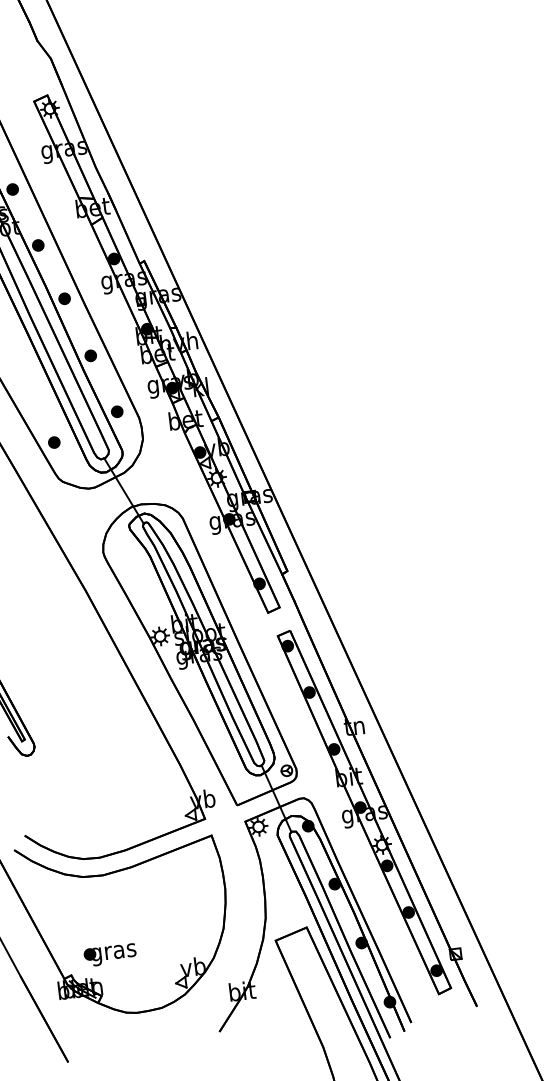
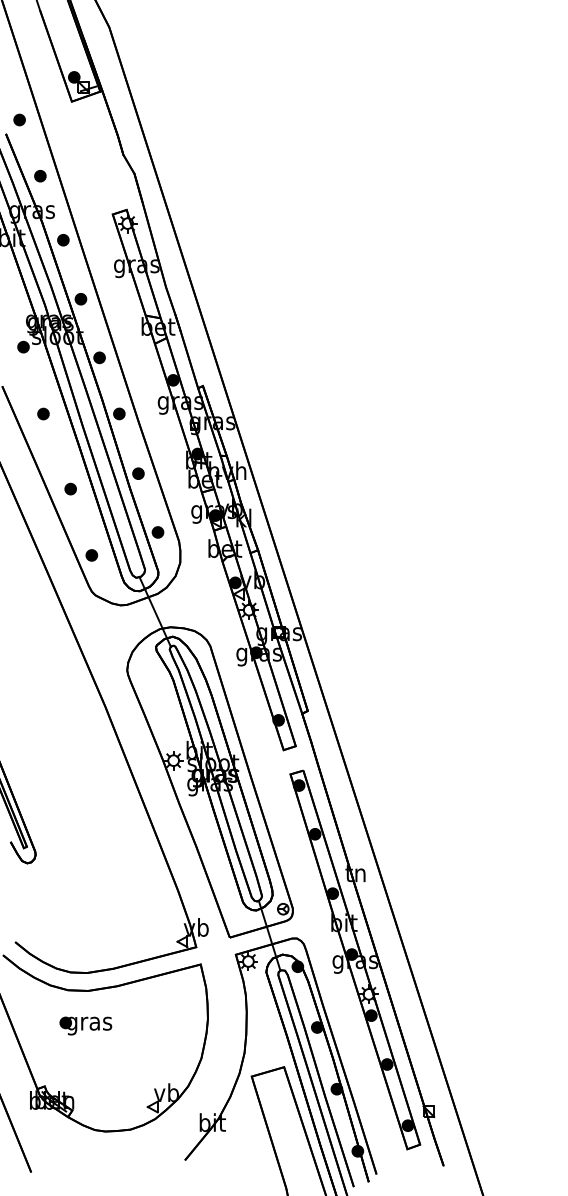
part: (25, 378) -> (70, 488), added
part: (109, 954) -> (85, 1025), moved

